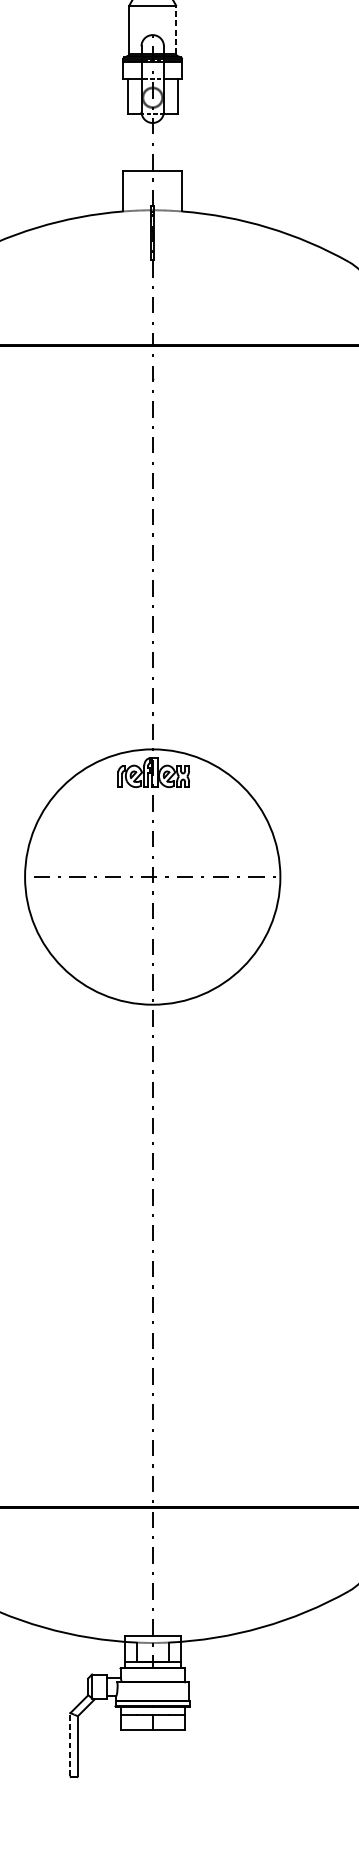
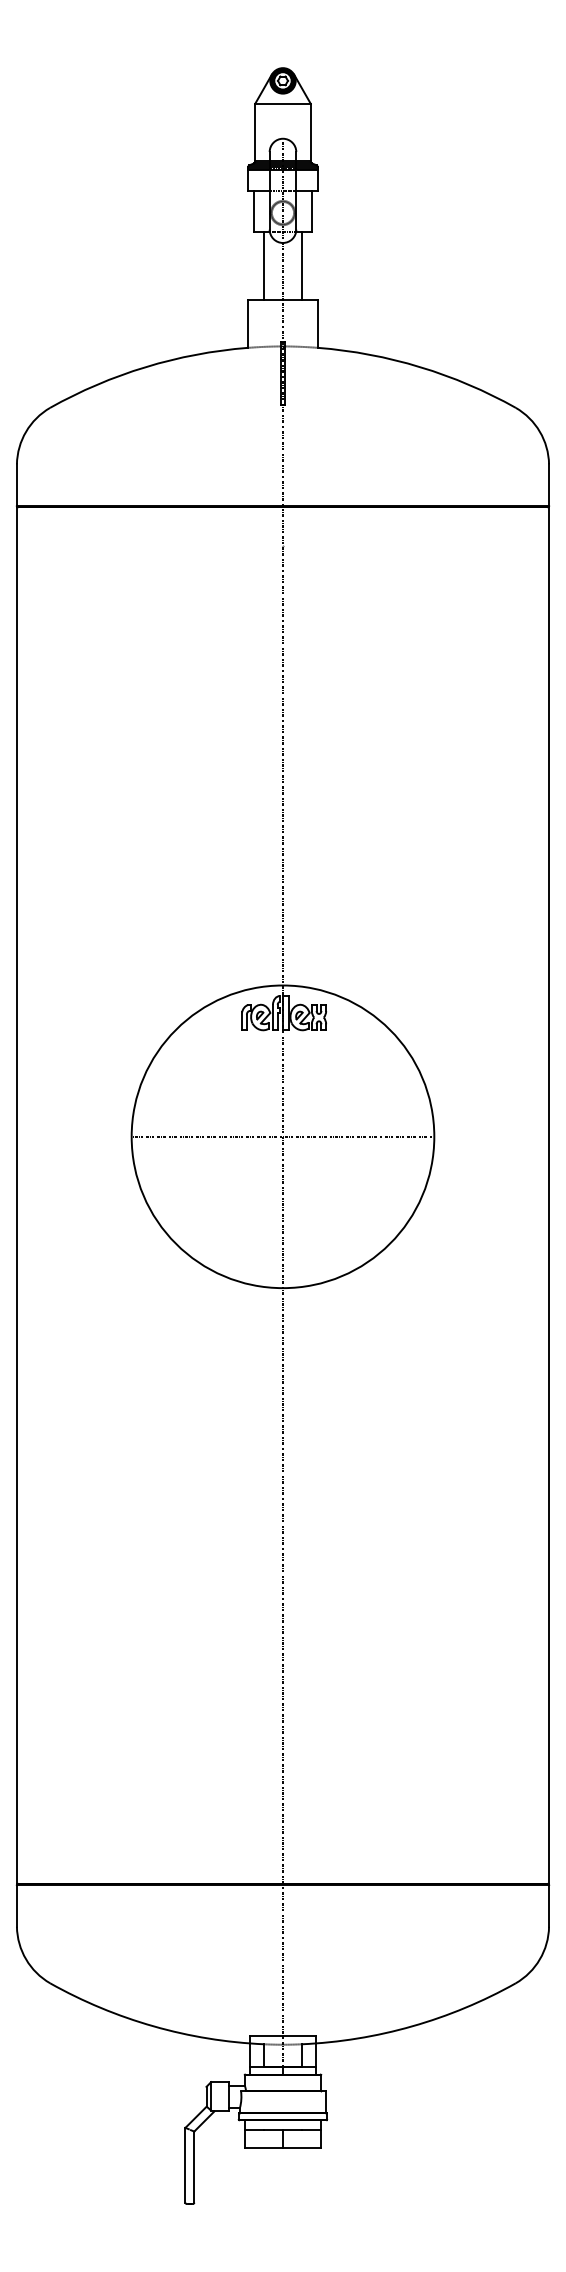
line: (175, 29) -> (310, 132), dashed -> solid
line: (137, 142) -> (264, 266), added
line: (168, 142) -> (301, 266), added
line: (70, 1744) -> (185, 2164), dashed -> solid

